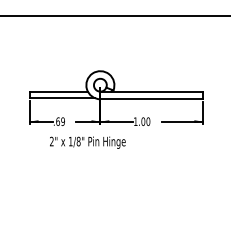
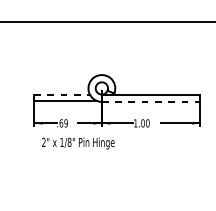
line: (59, 91) -> (62, 94), solid -> dashed
line: (152, 99) -> (151, 102), solid -> dashed
text: (87, 142) -> (78, 143), moved

